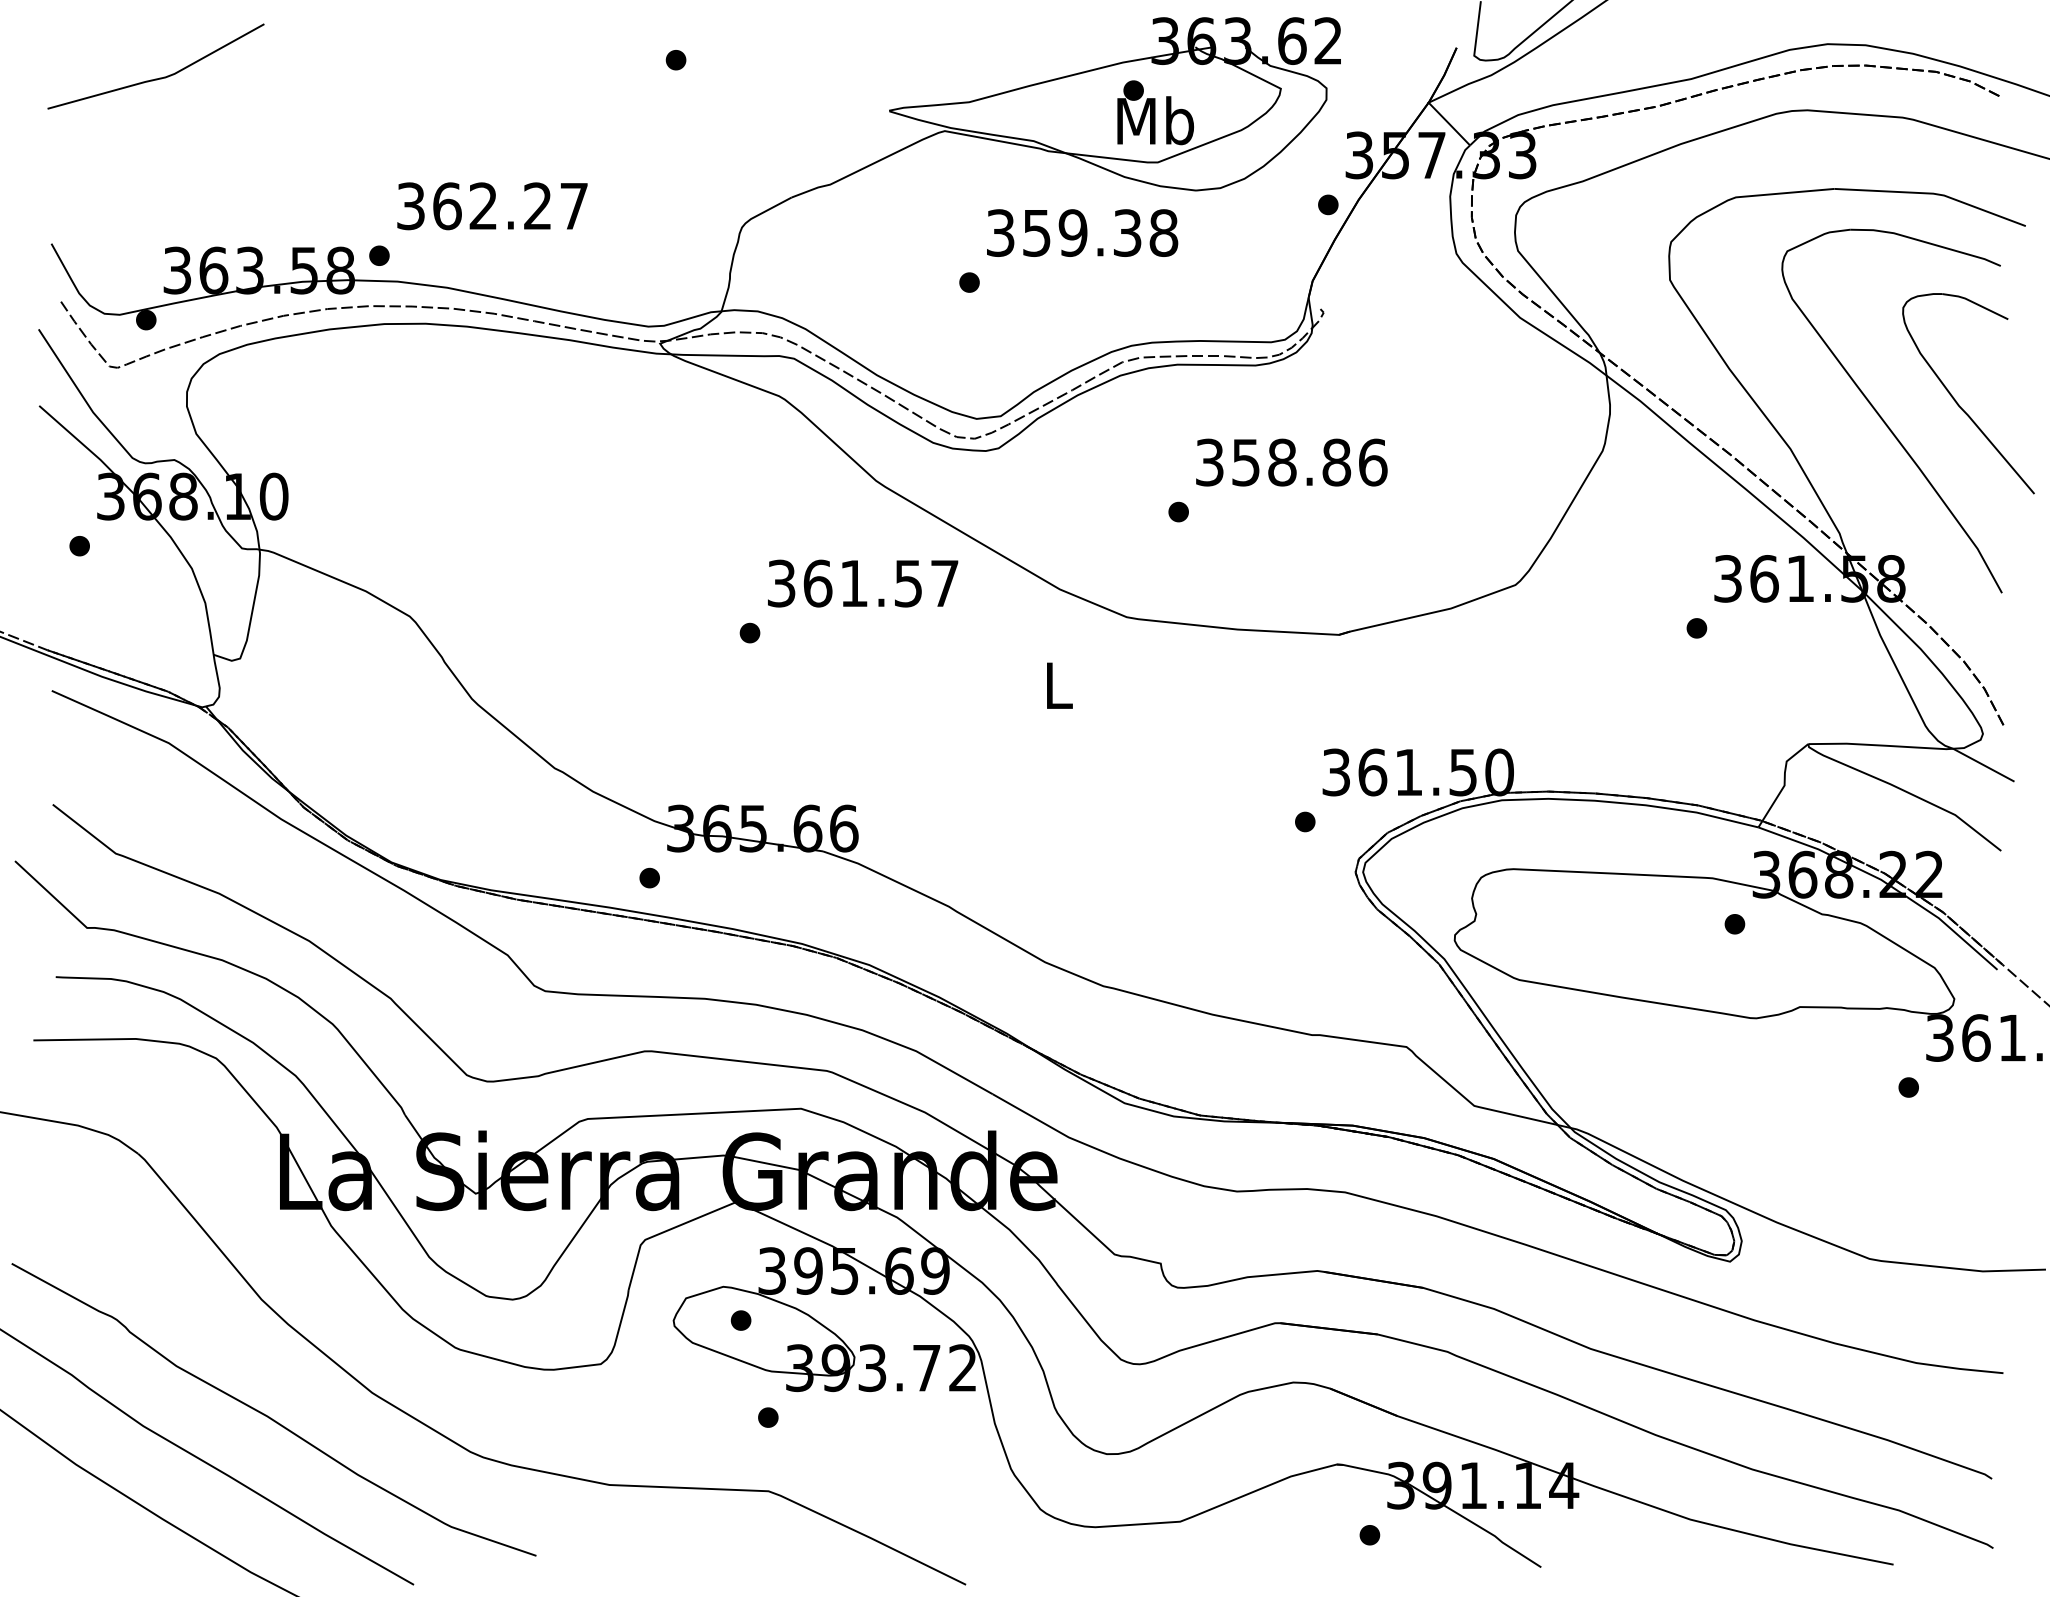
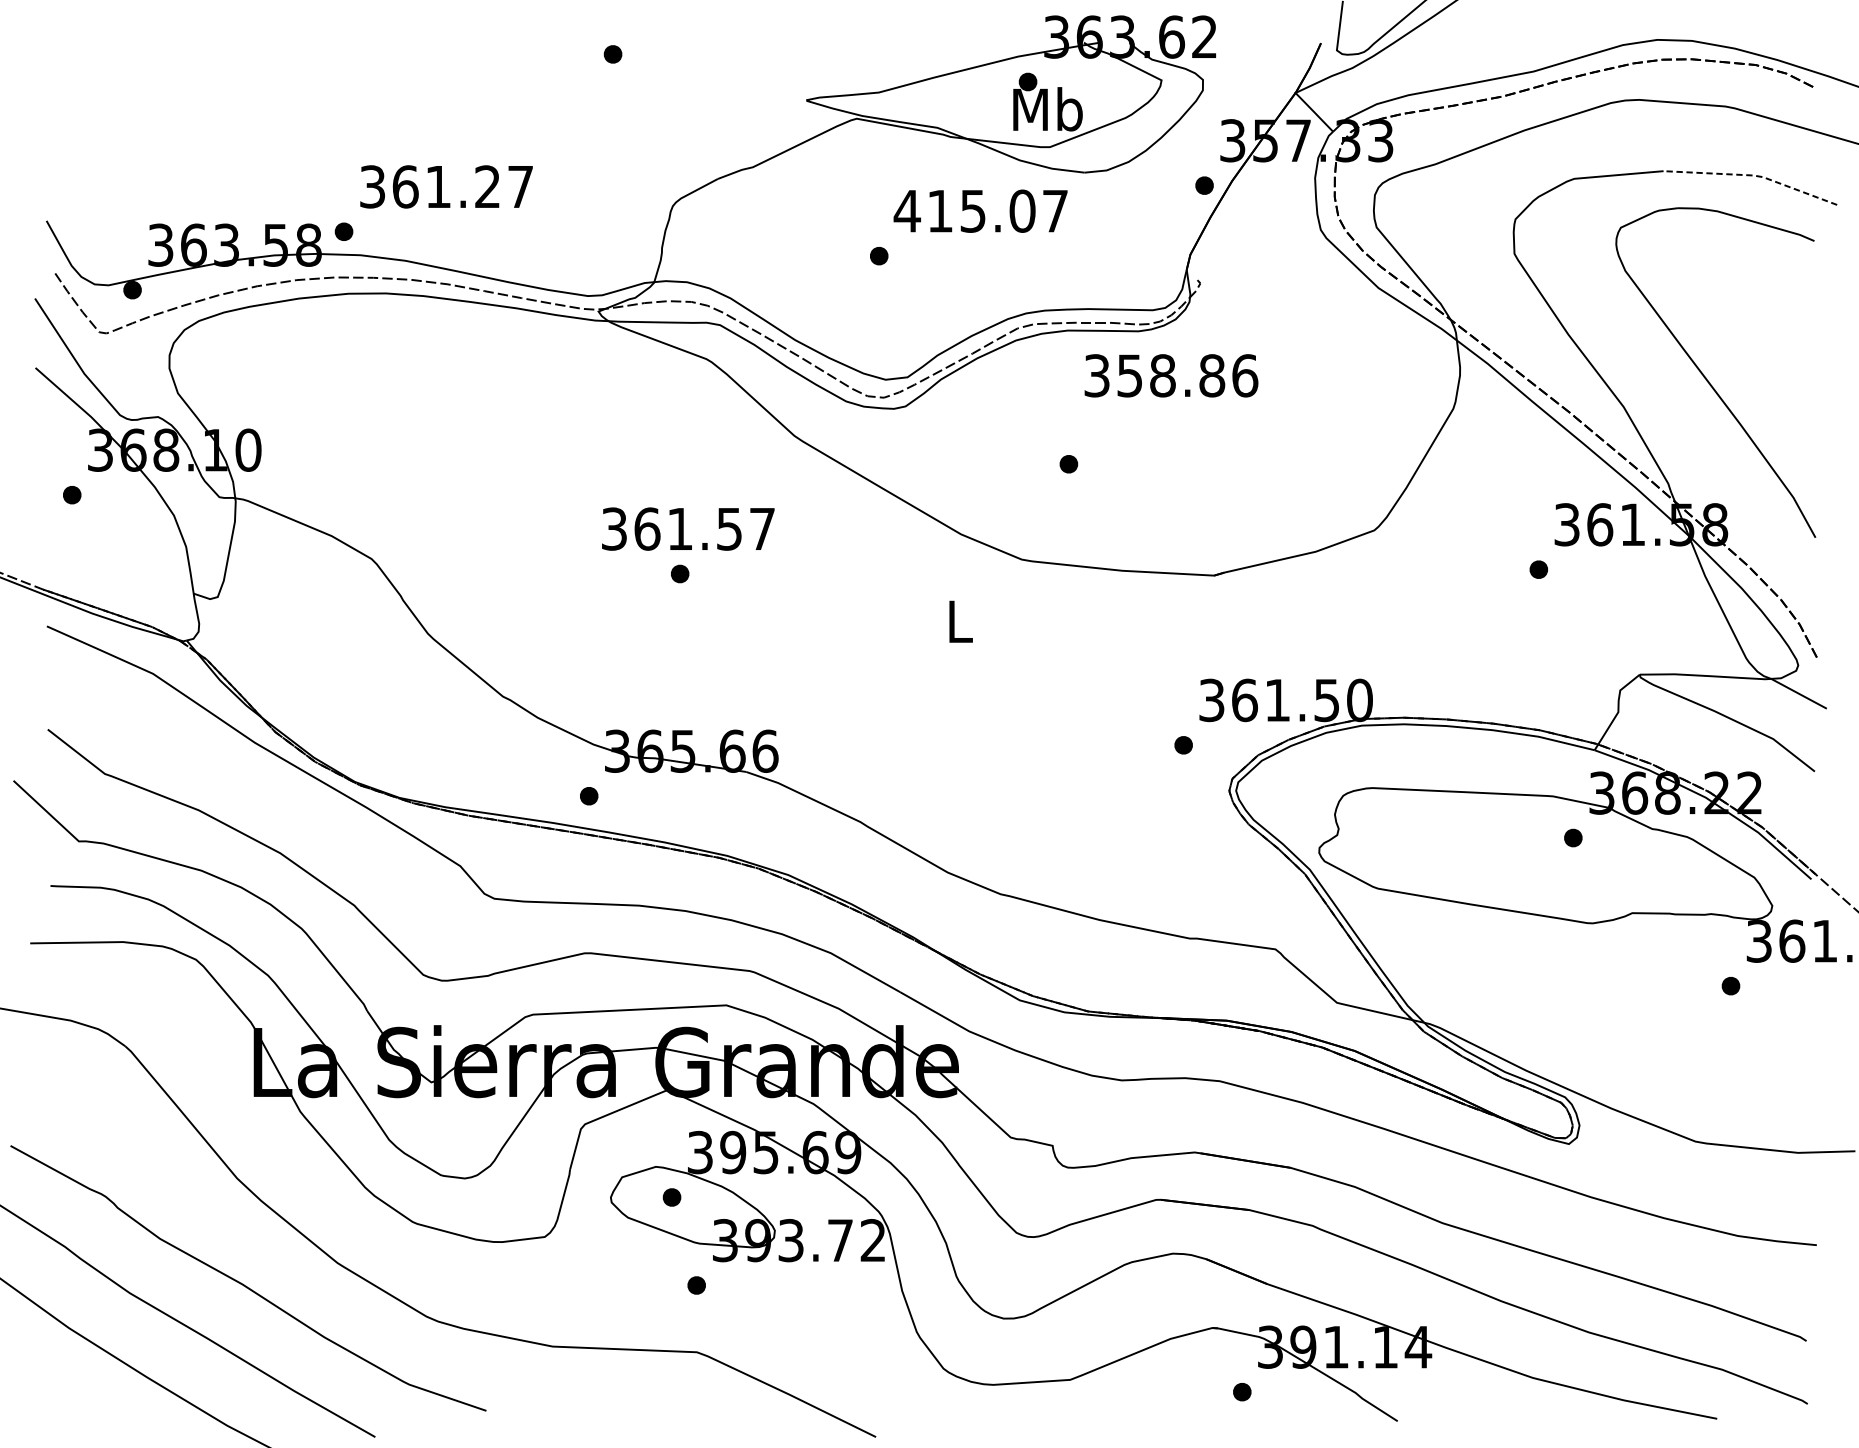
line: (159, 77) -> (144, 70), removed
line: (1933, 193) -> (1753, 175), solid -> dashed
text: (482, 205) -> (437, 186), 362.27 -> 361.27
text: (1081, 232) -> (980, 210), 359.38 -> 415.07
part: (1956, 400) -> (1774, 363), removed
text: (1291, 462) -> (1171, 375), moved
text: (863, 583) -> (688, 529), moved

